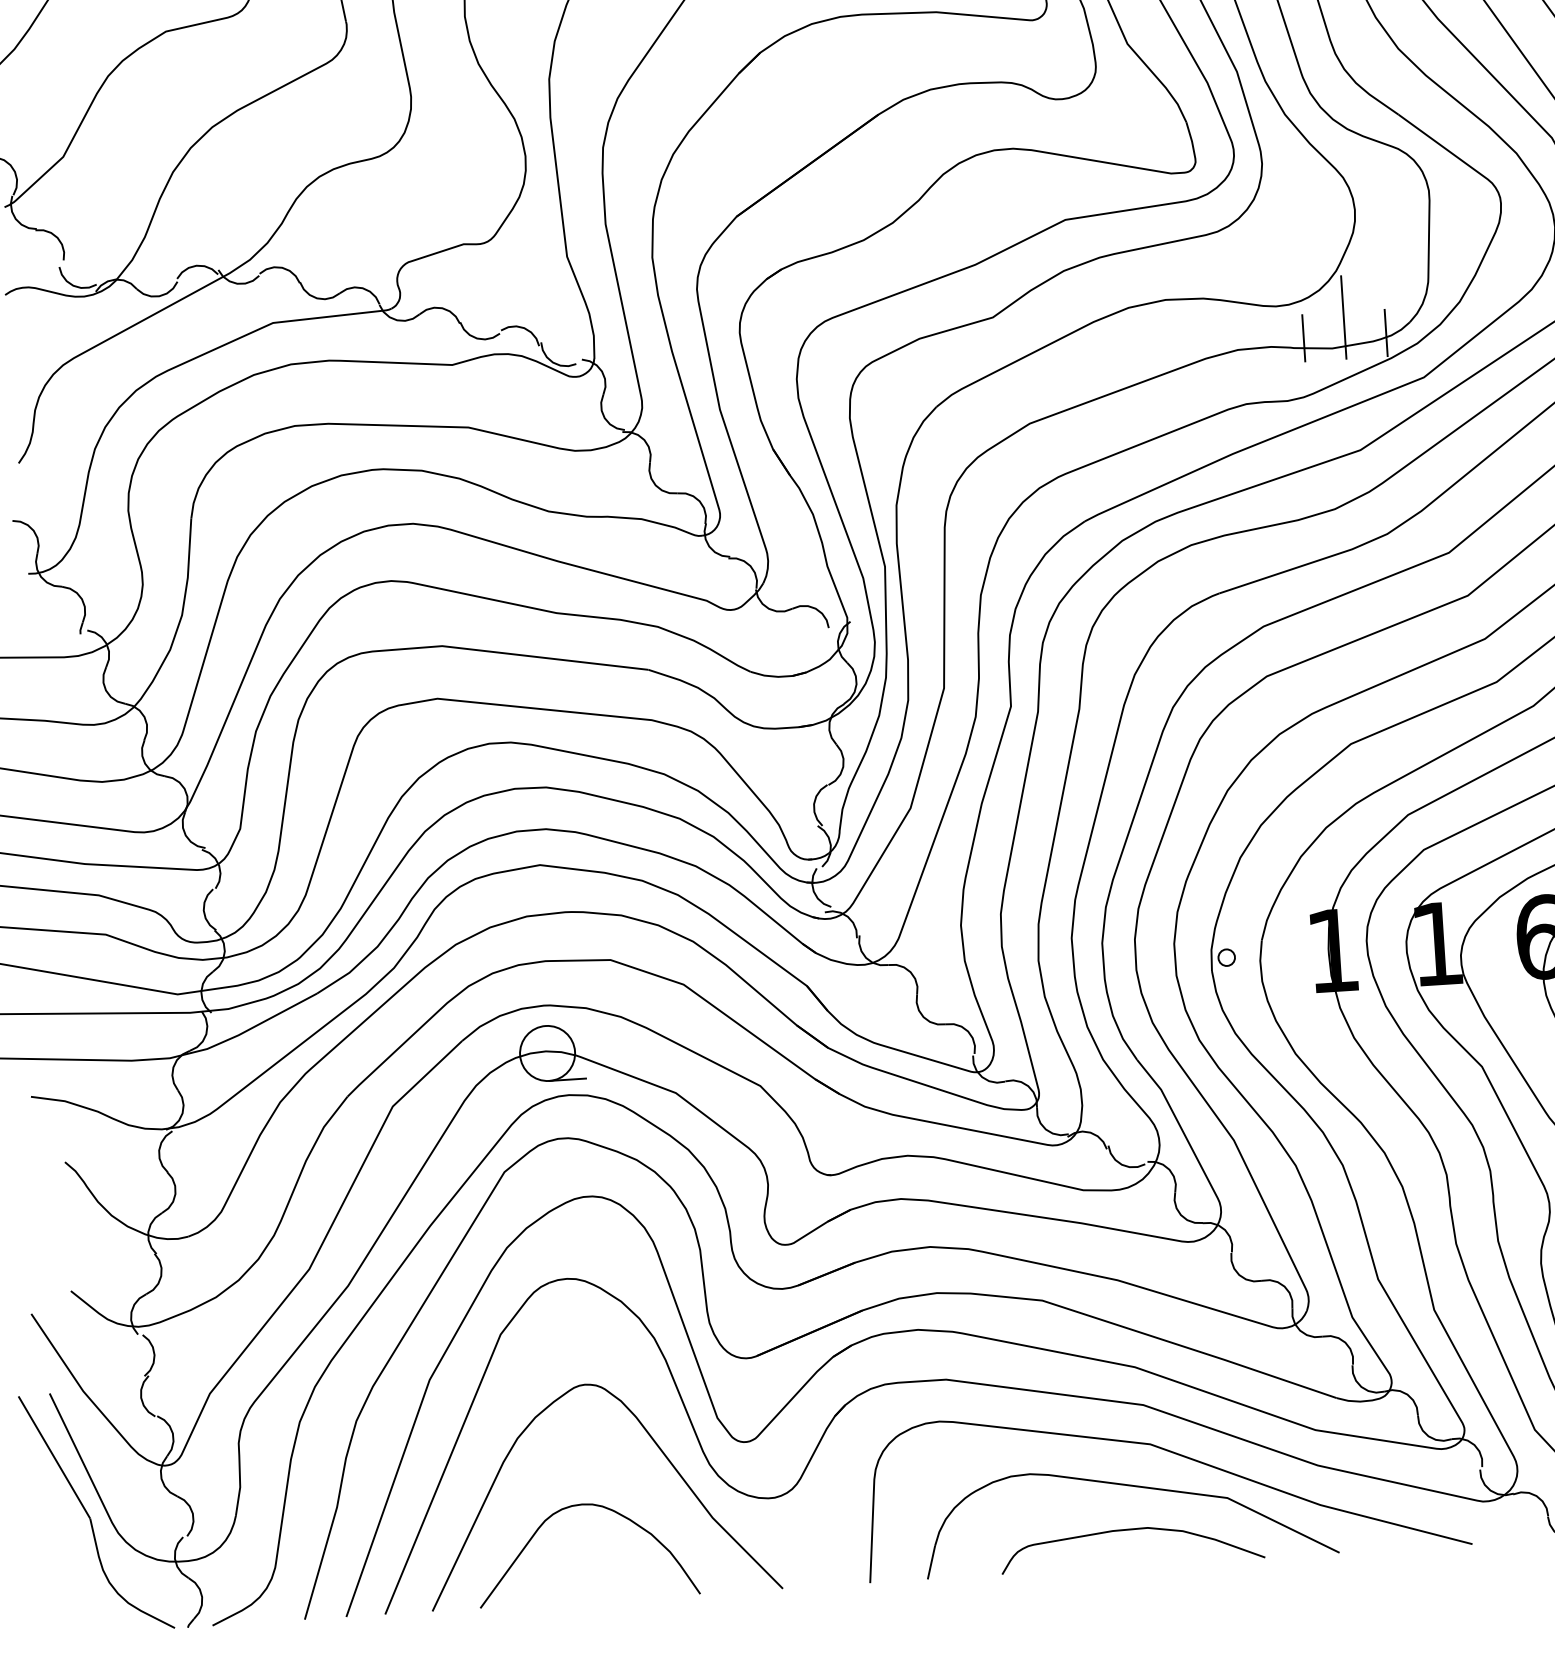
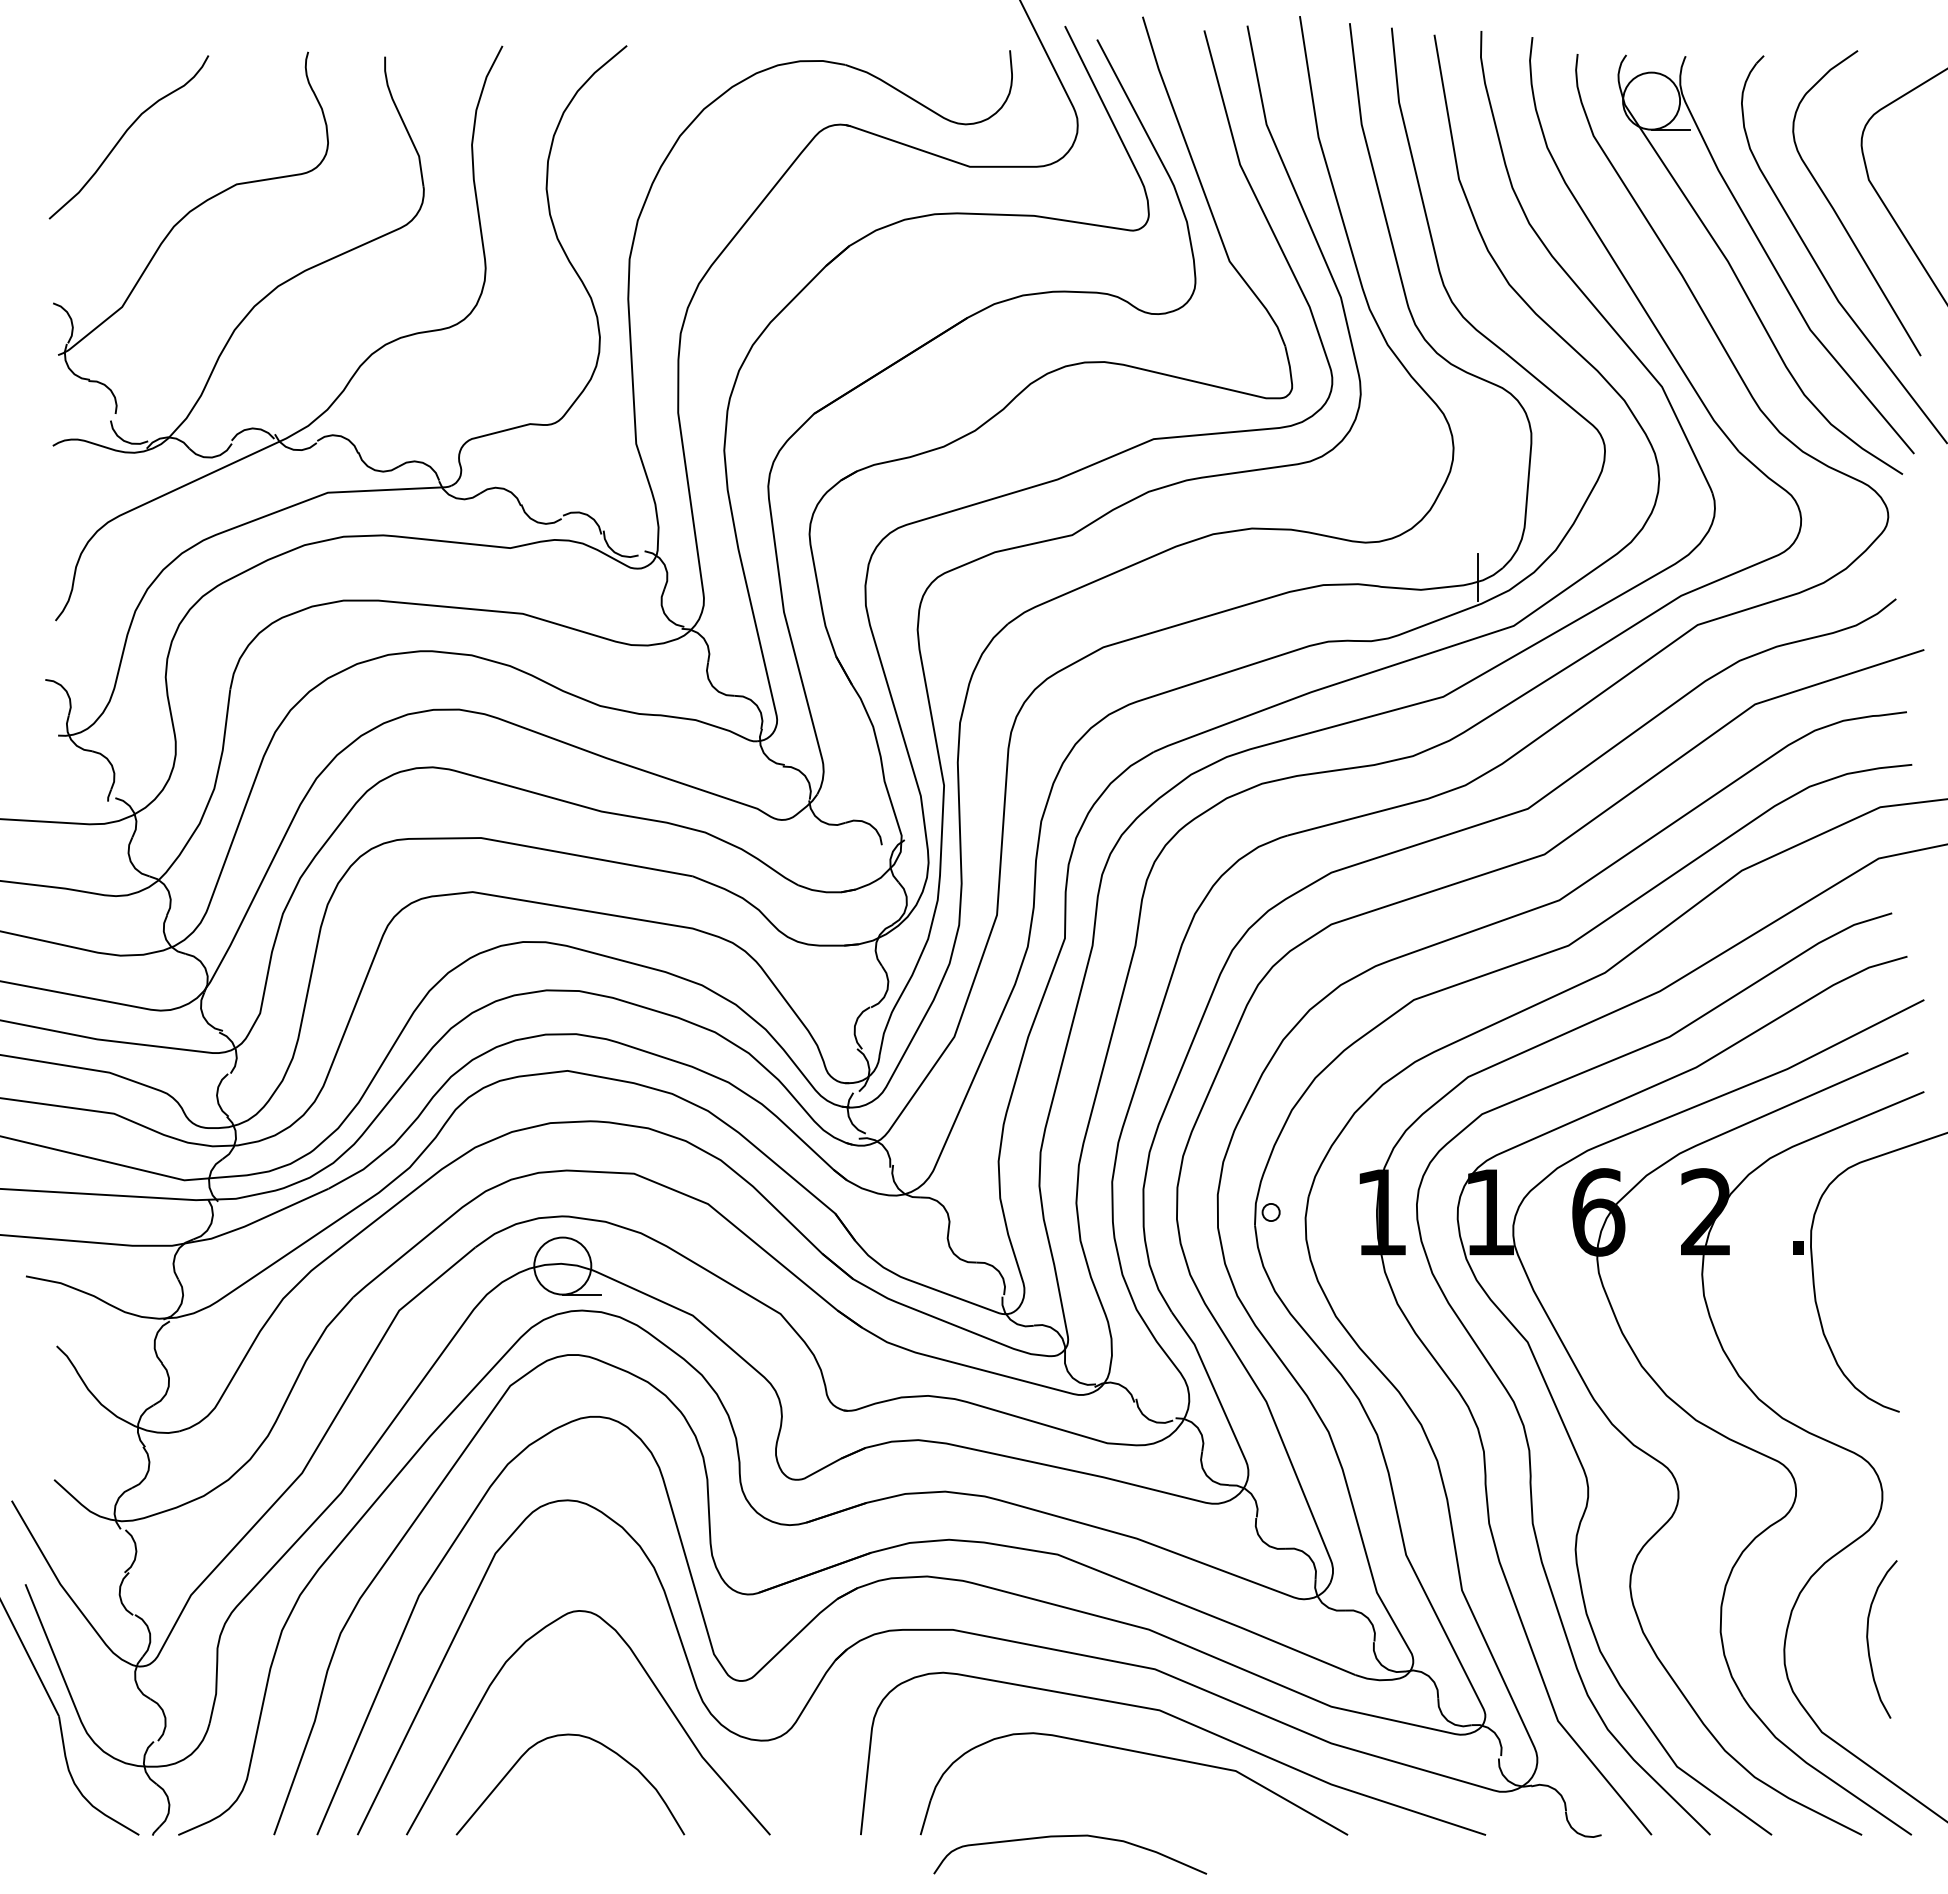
line: (1343, 317) -> (1434, 558), removed
line: (1304, 338) -> (1392, 577), removed
curve: (1131, 1529) -> (1070, 1836), moved

